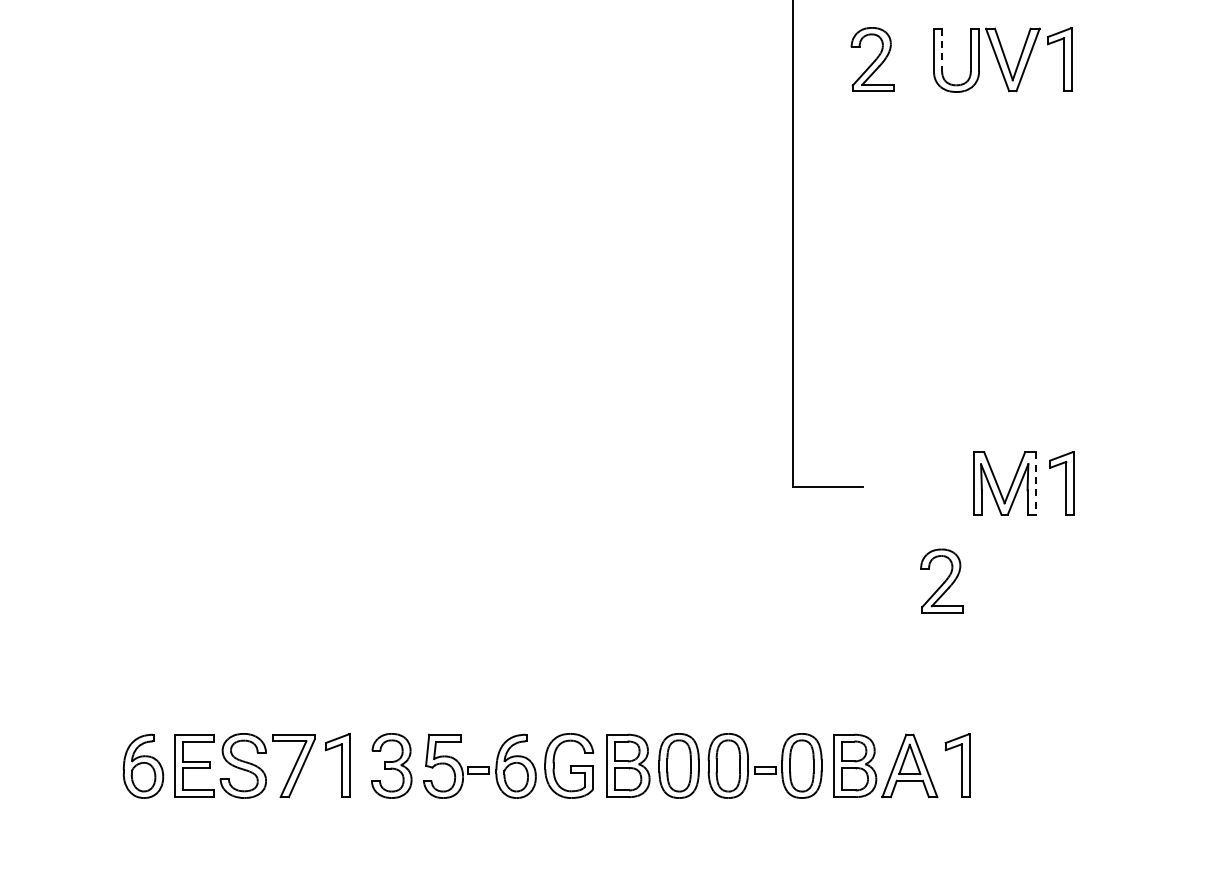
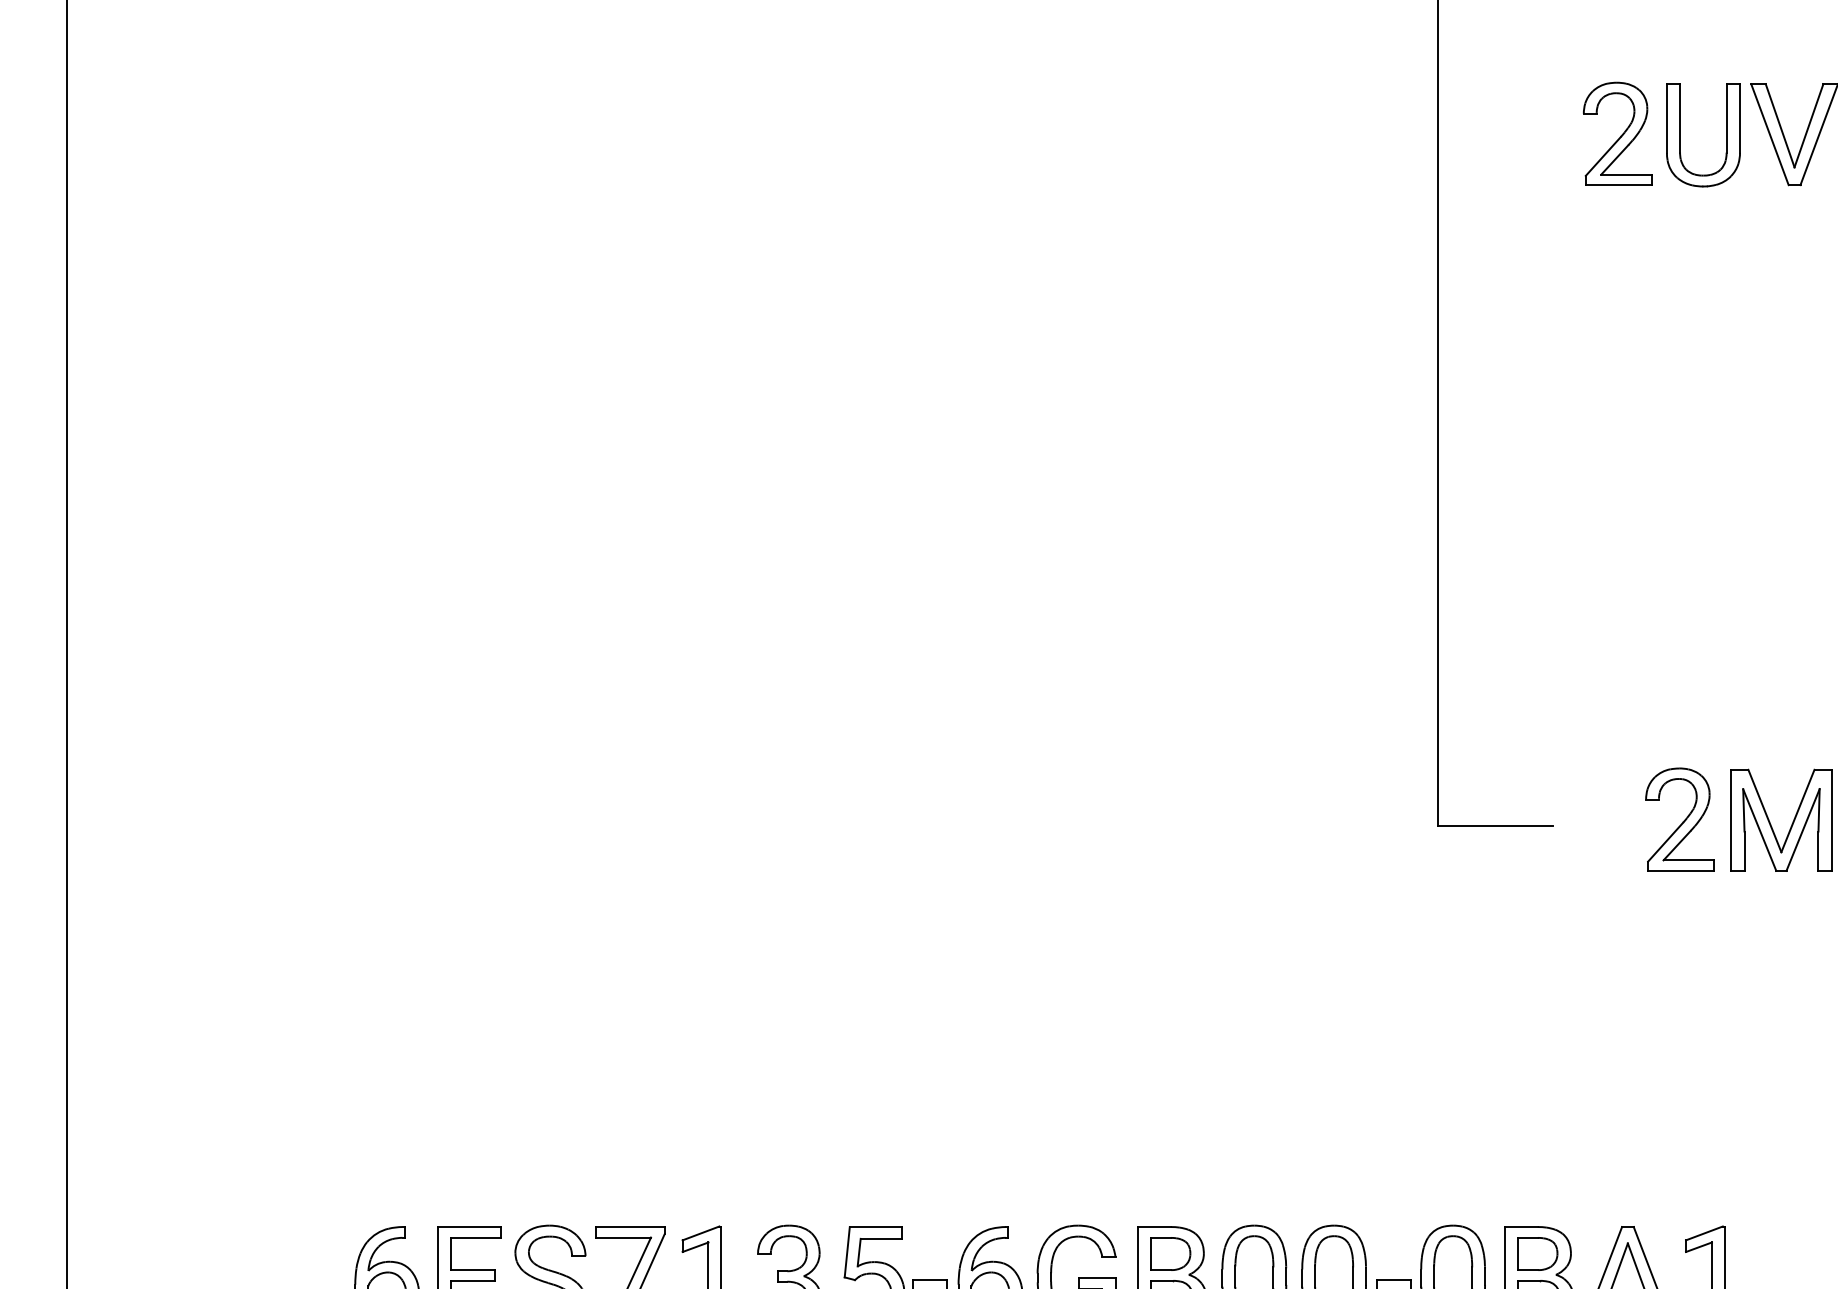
line: (942, 50) -> (1680, 119), dashed -> solid
part: (872, 59) -> (1617, 133), moved
line: (1035, 484) -> (1831, 821), dashed -> solid
part: (941, 580) -> (1679, 818), moved

